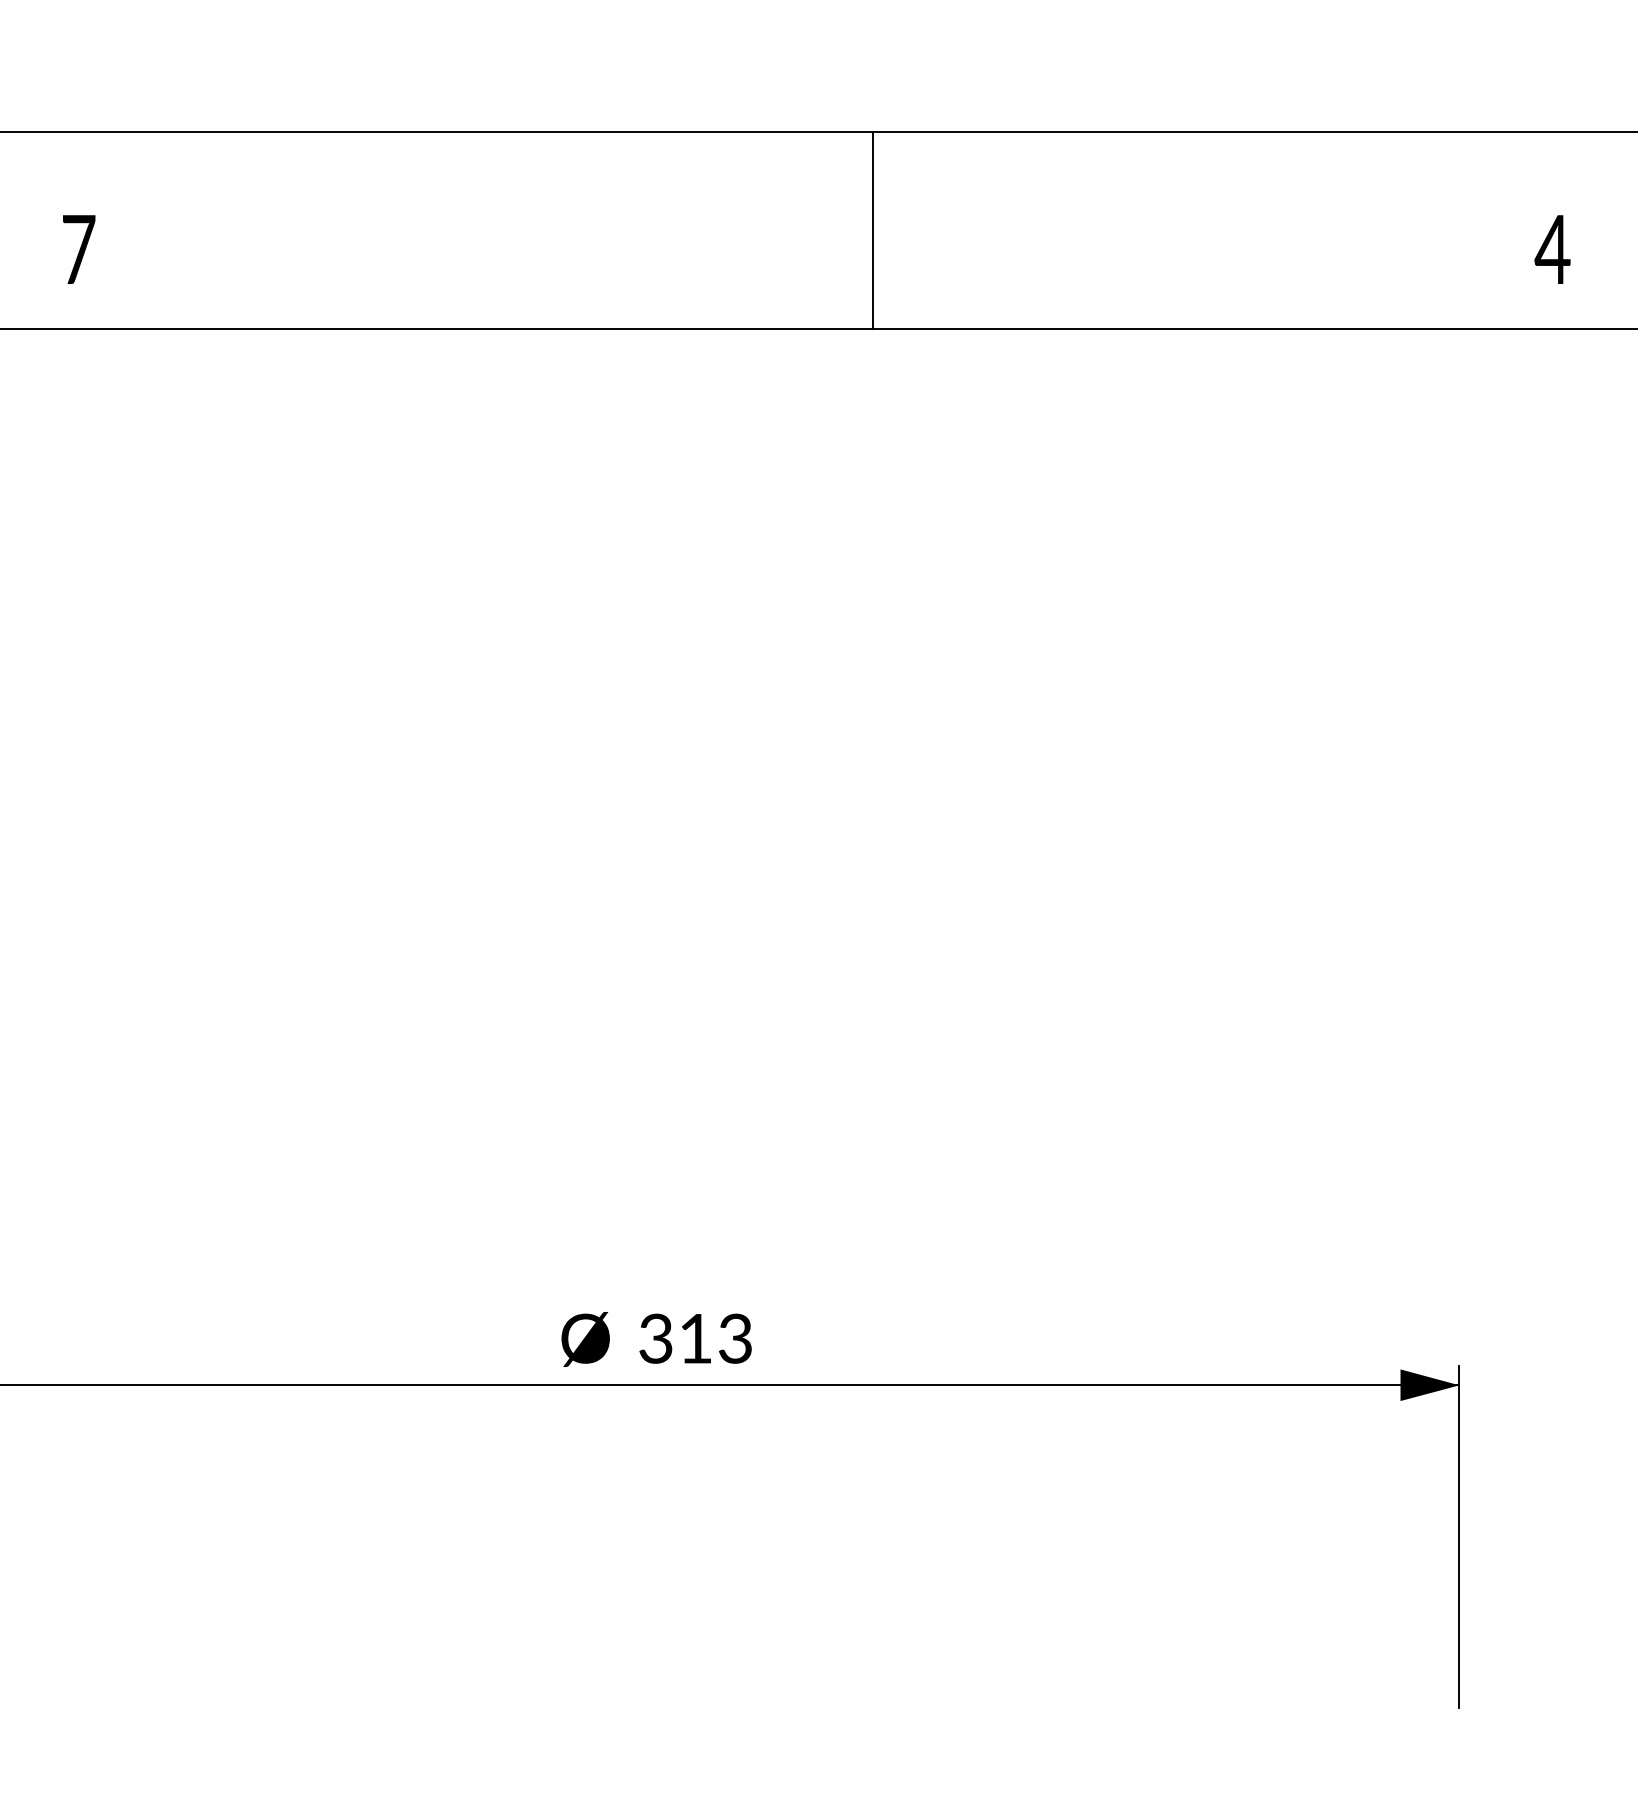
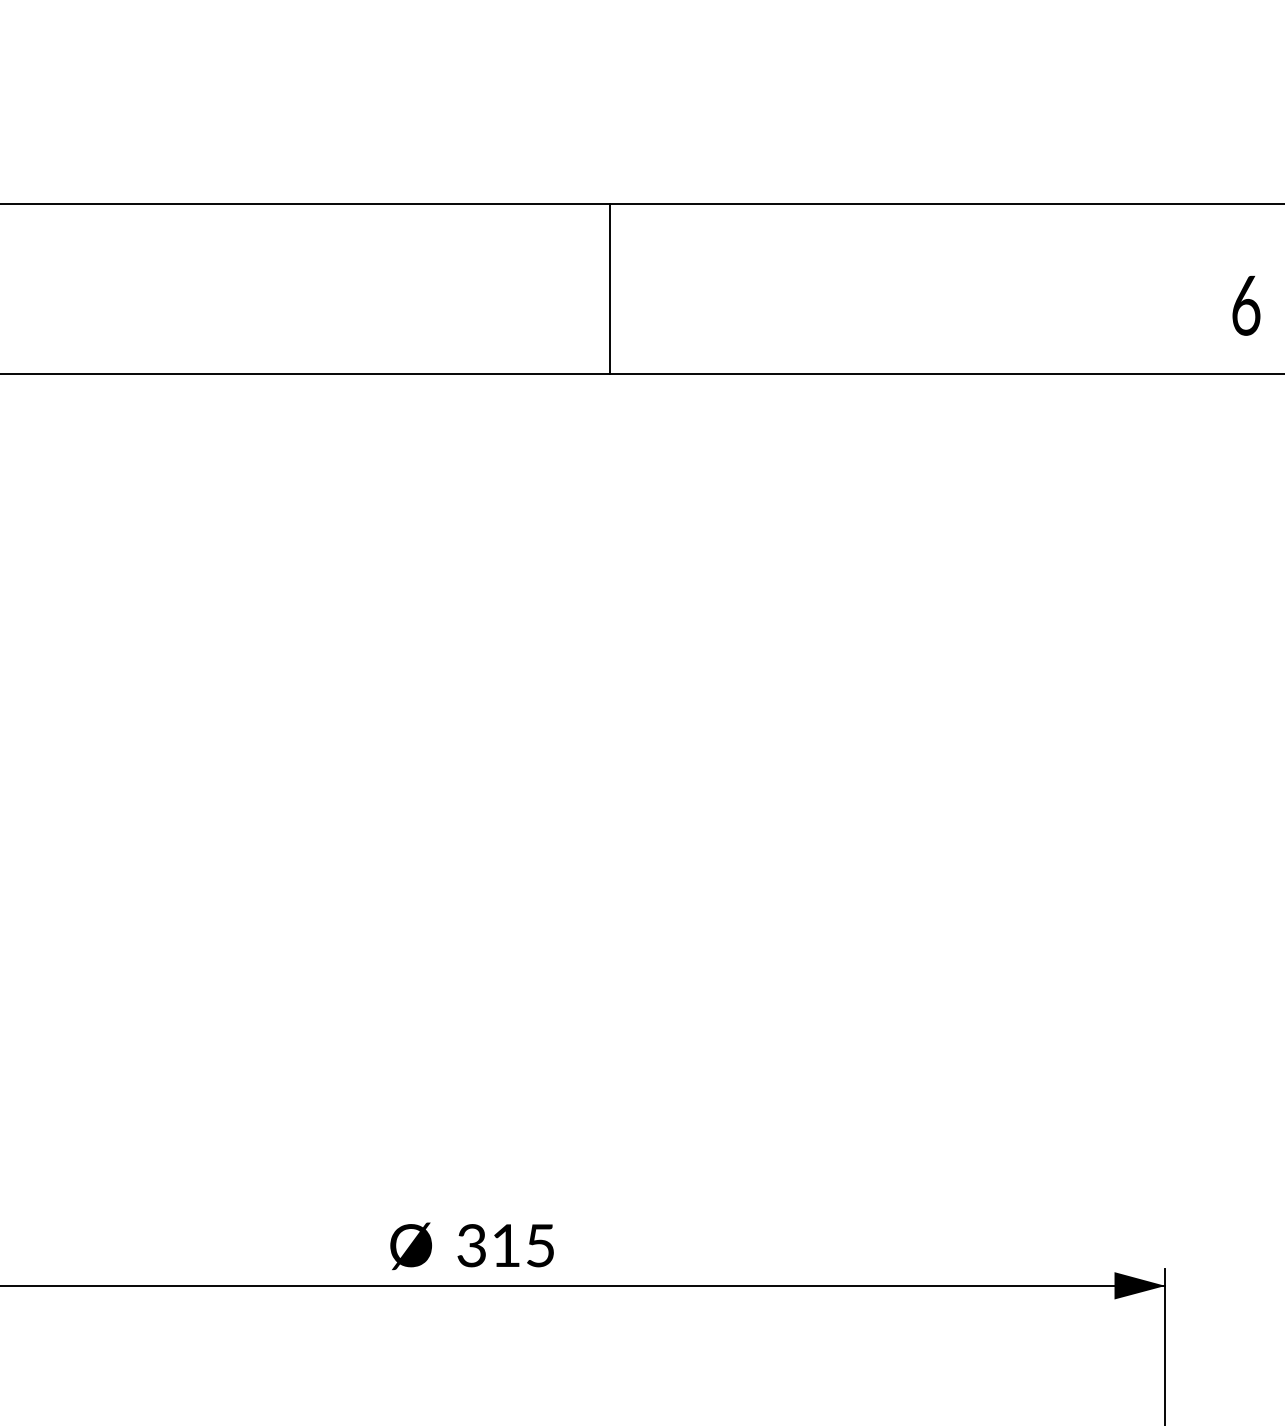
line: (872, 230) -> (609, 289), moved
text: (1552, 249) -> (1245, 305), 4 -> 6
text: (735, 1338) -> (540, 1245), 313 -> 315

